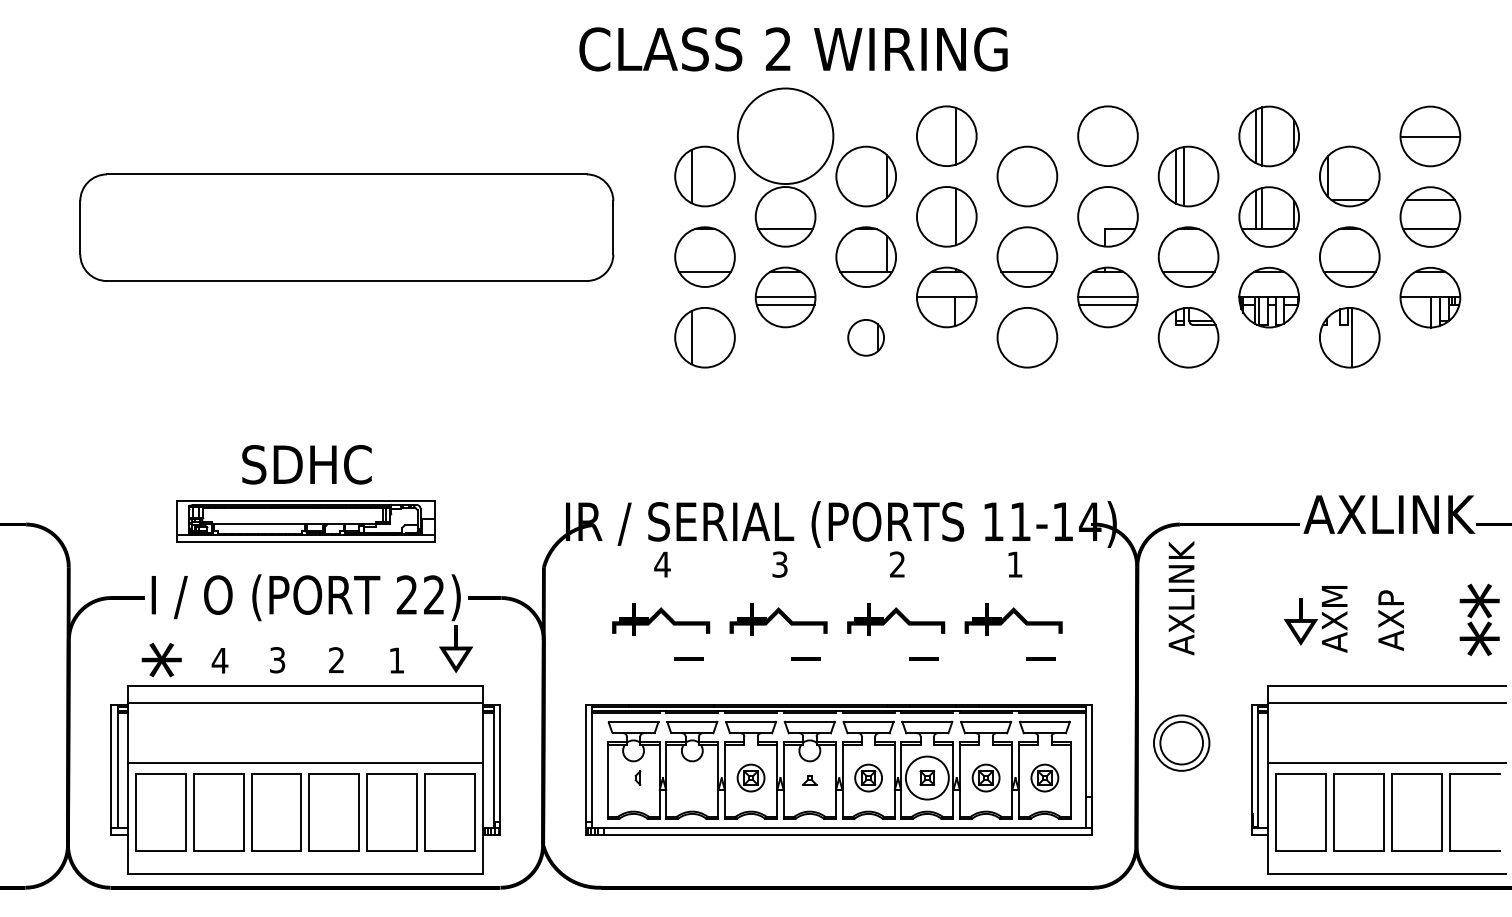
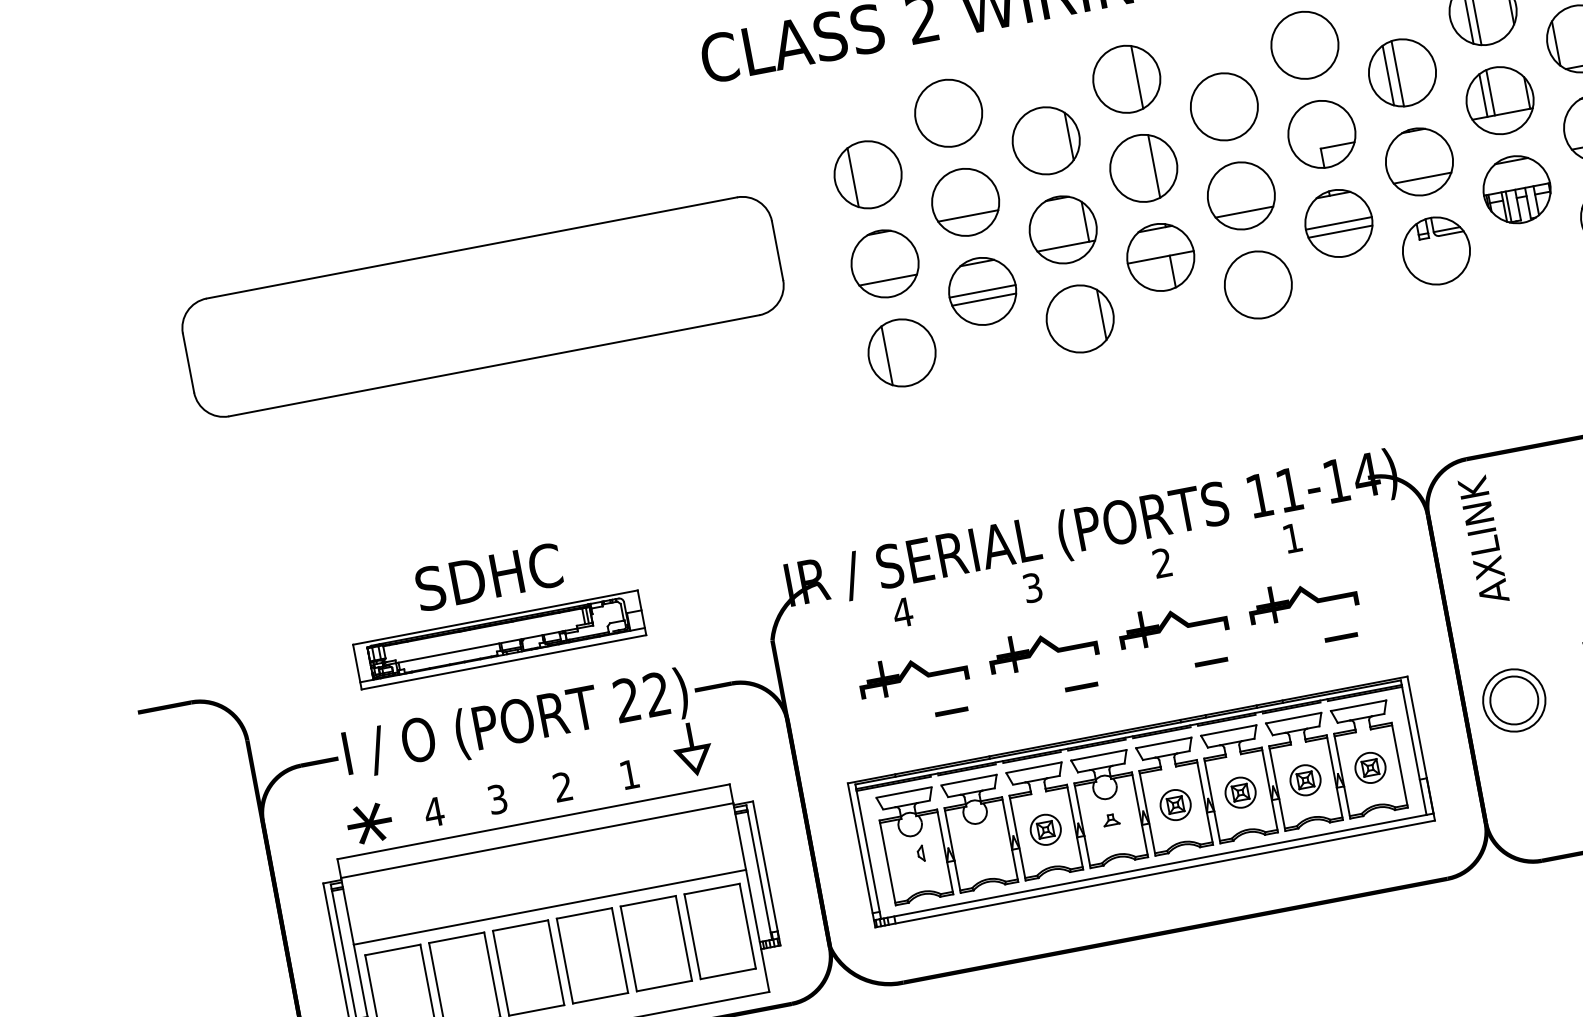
circle: (785, 136) -> (948, 113), size x0.62
part: (865, 337) -> (1079, 318), size x1.67
circle: (926, 777) -> (1239, 792), size x0.62

